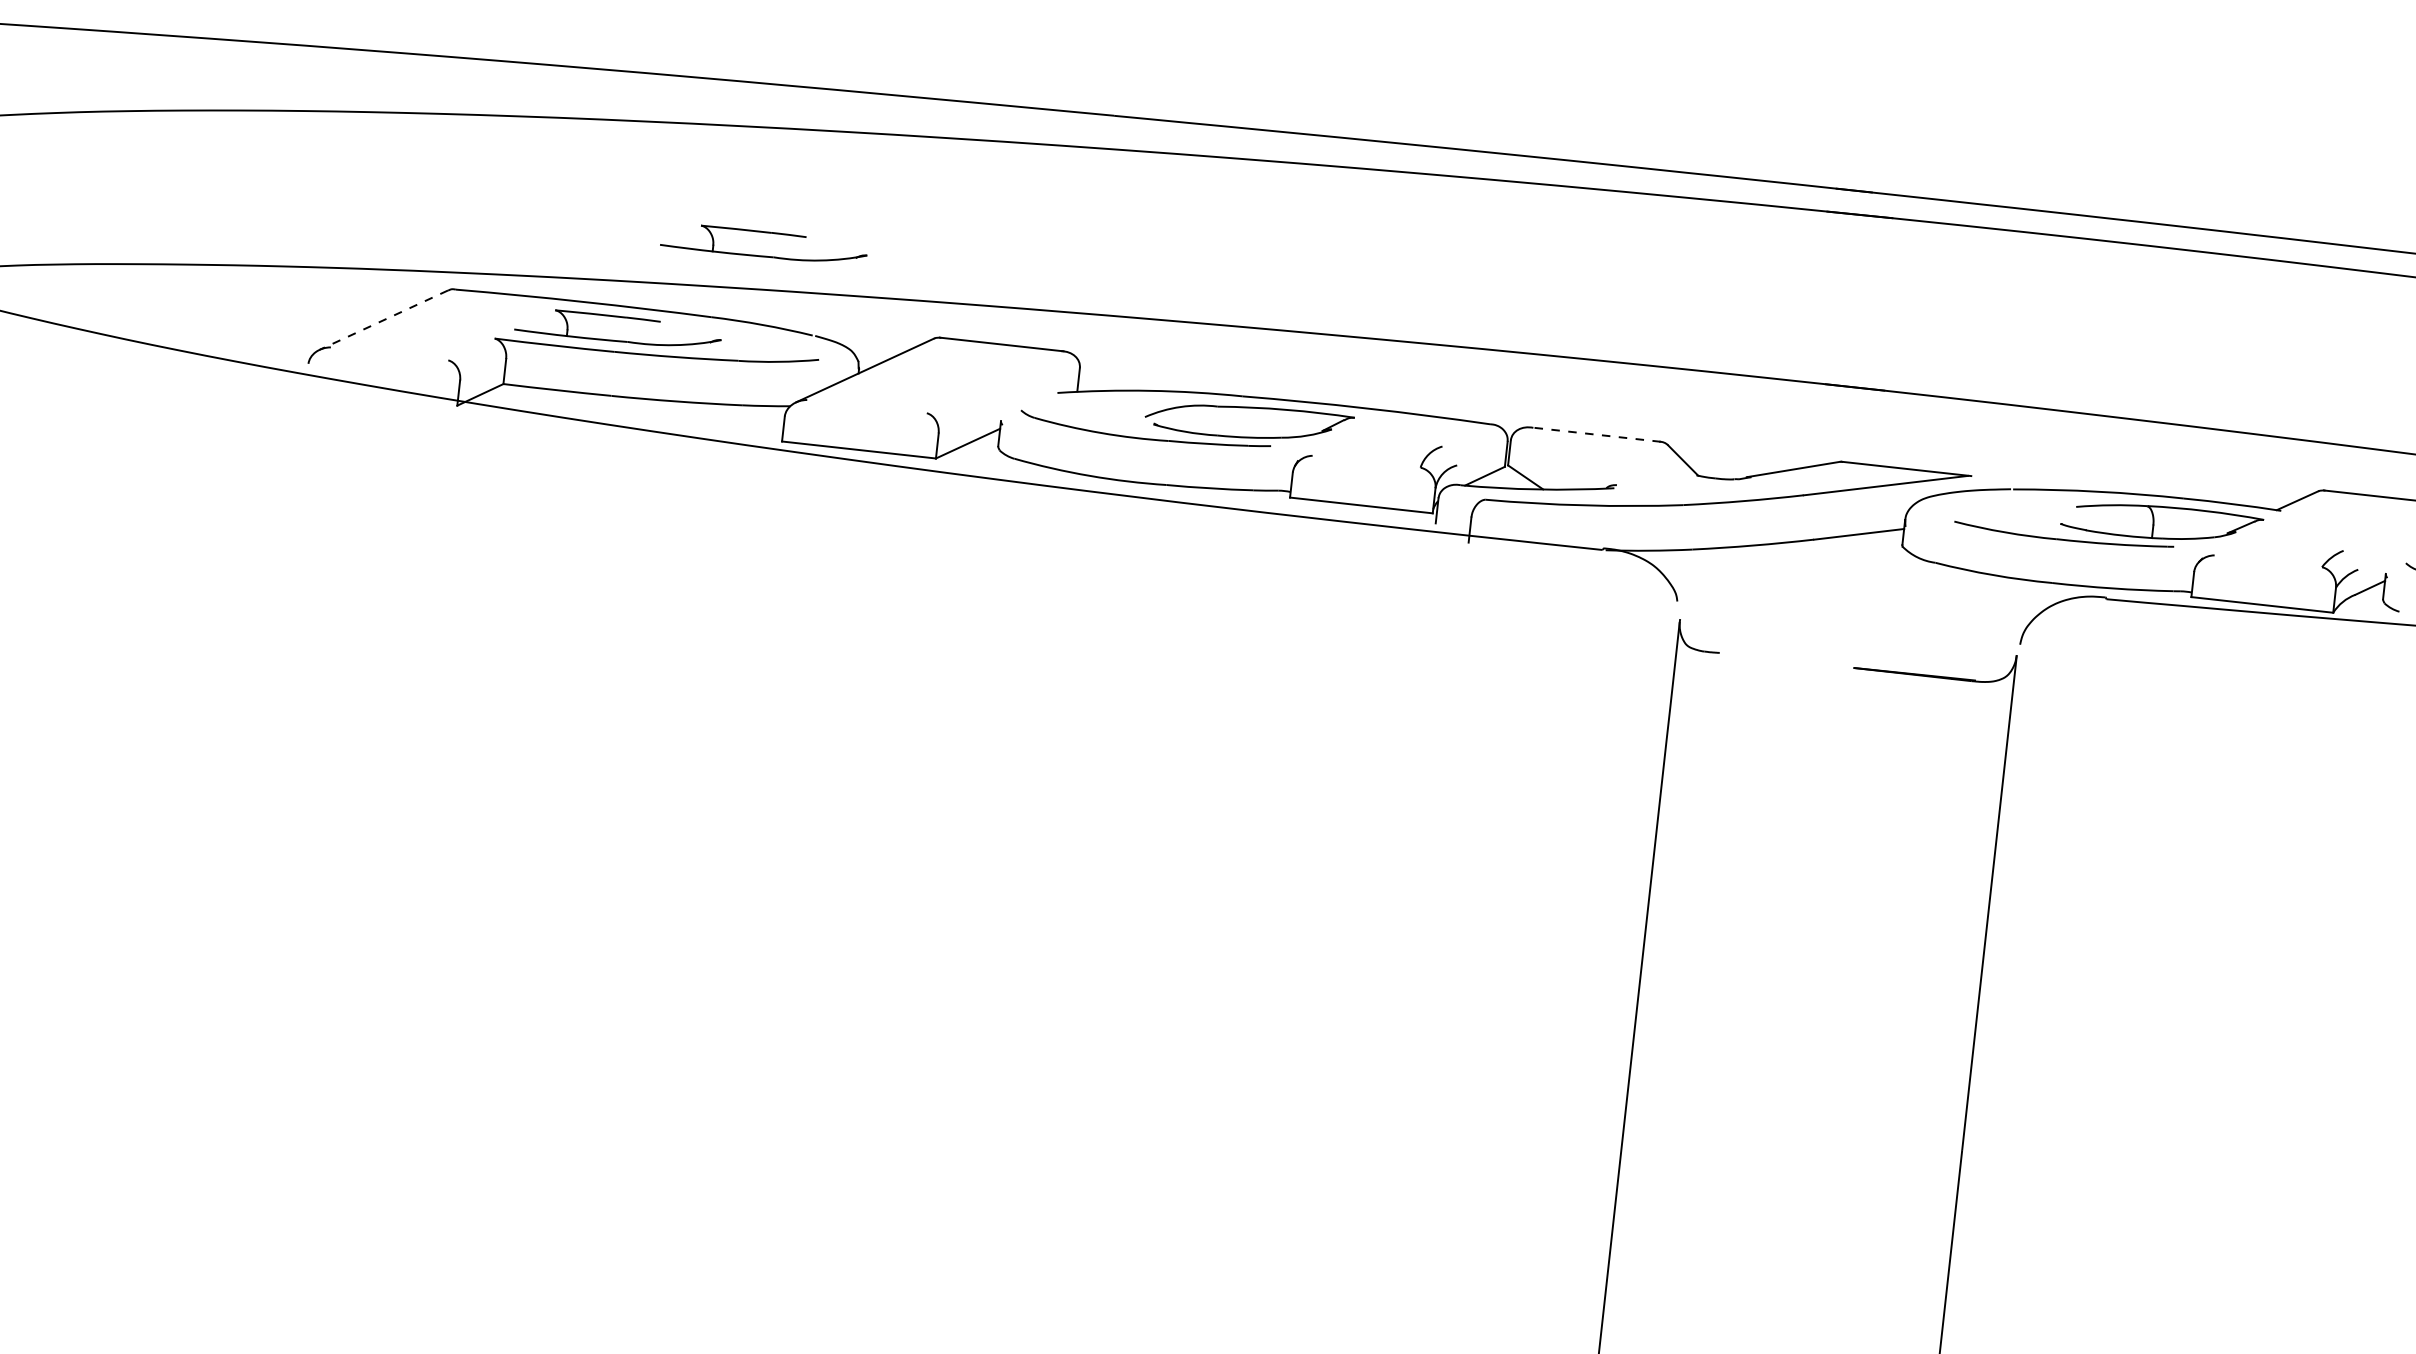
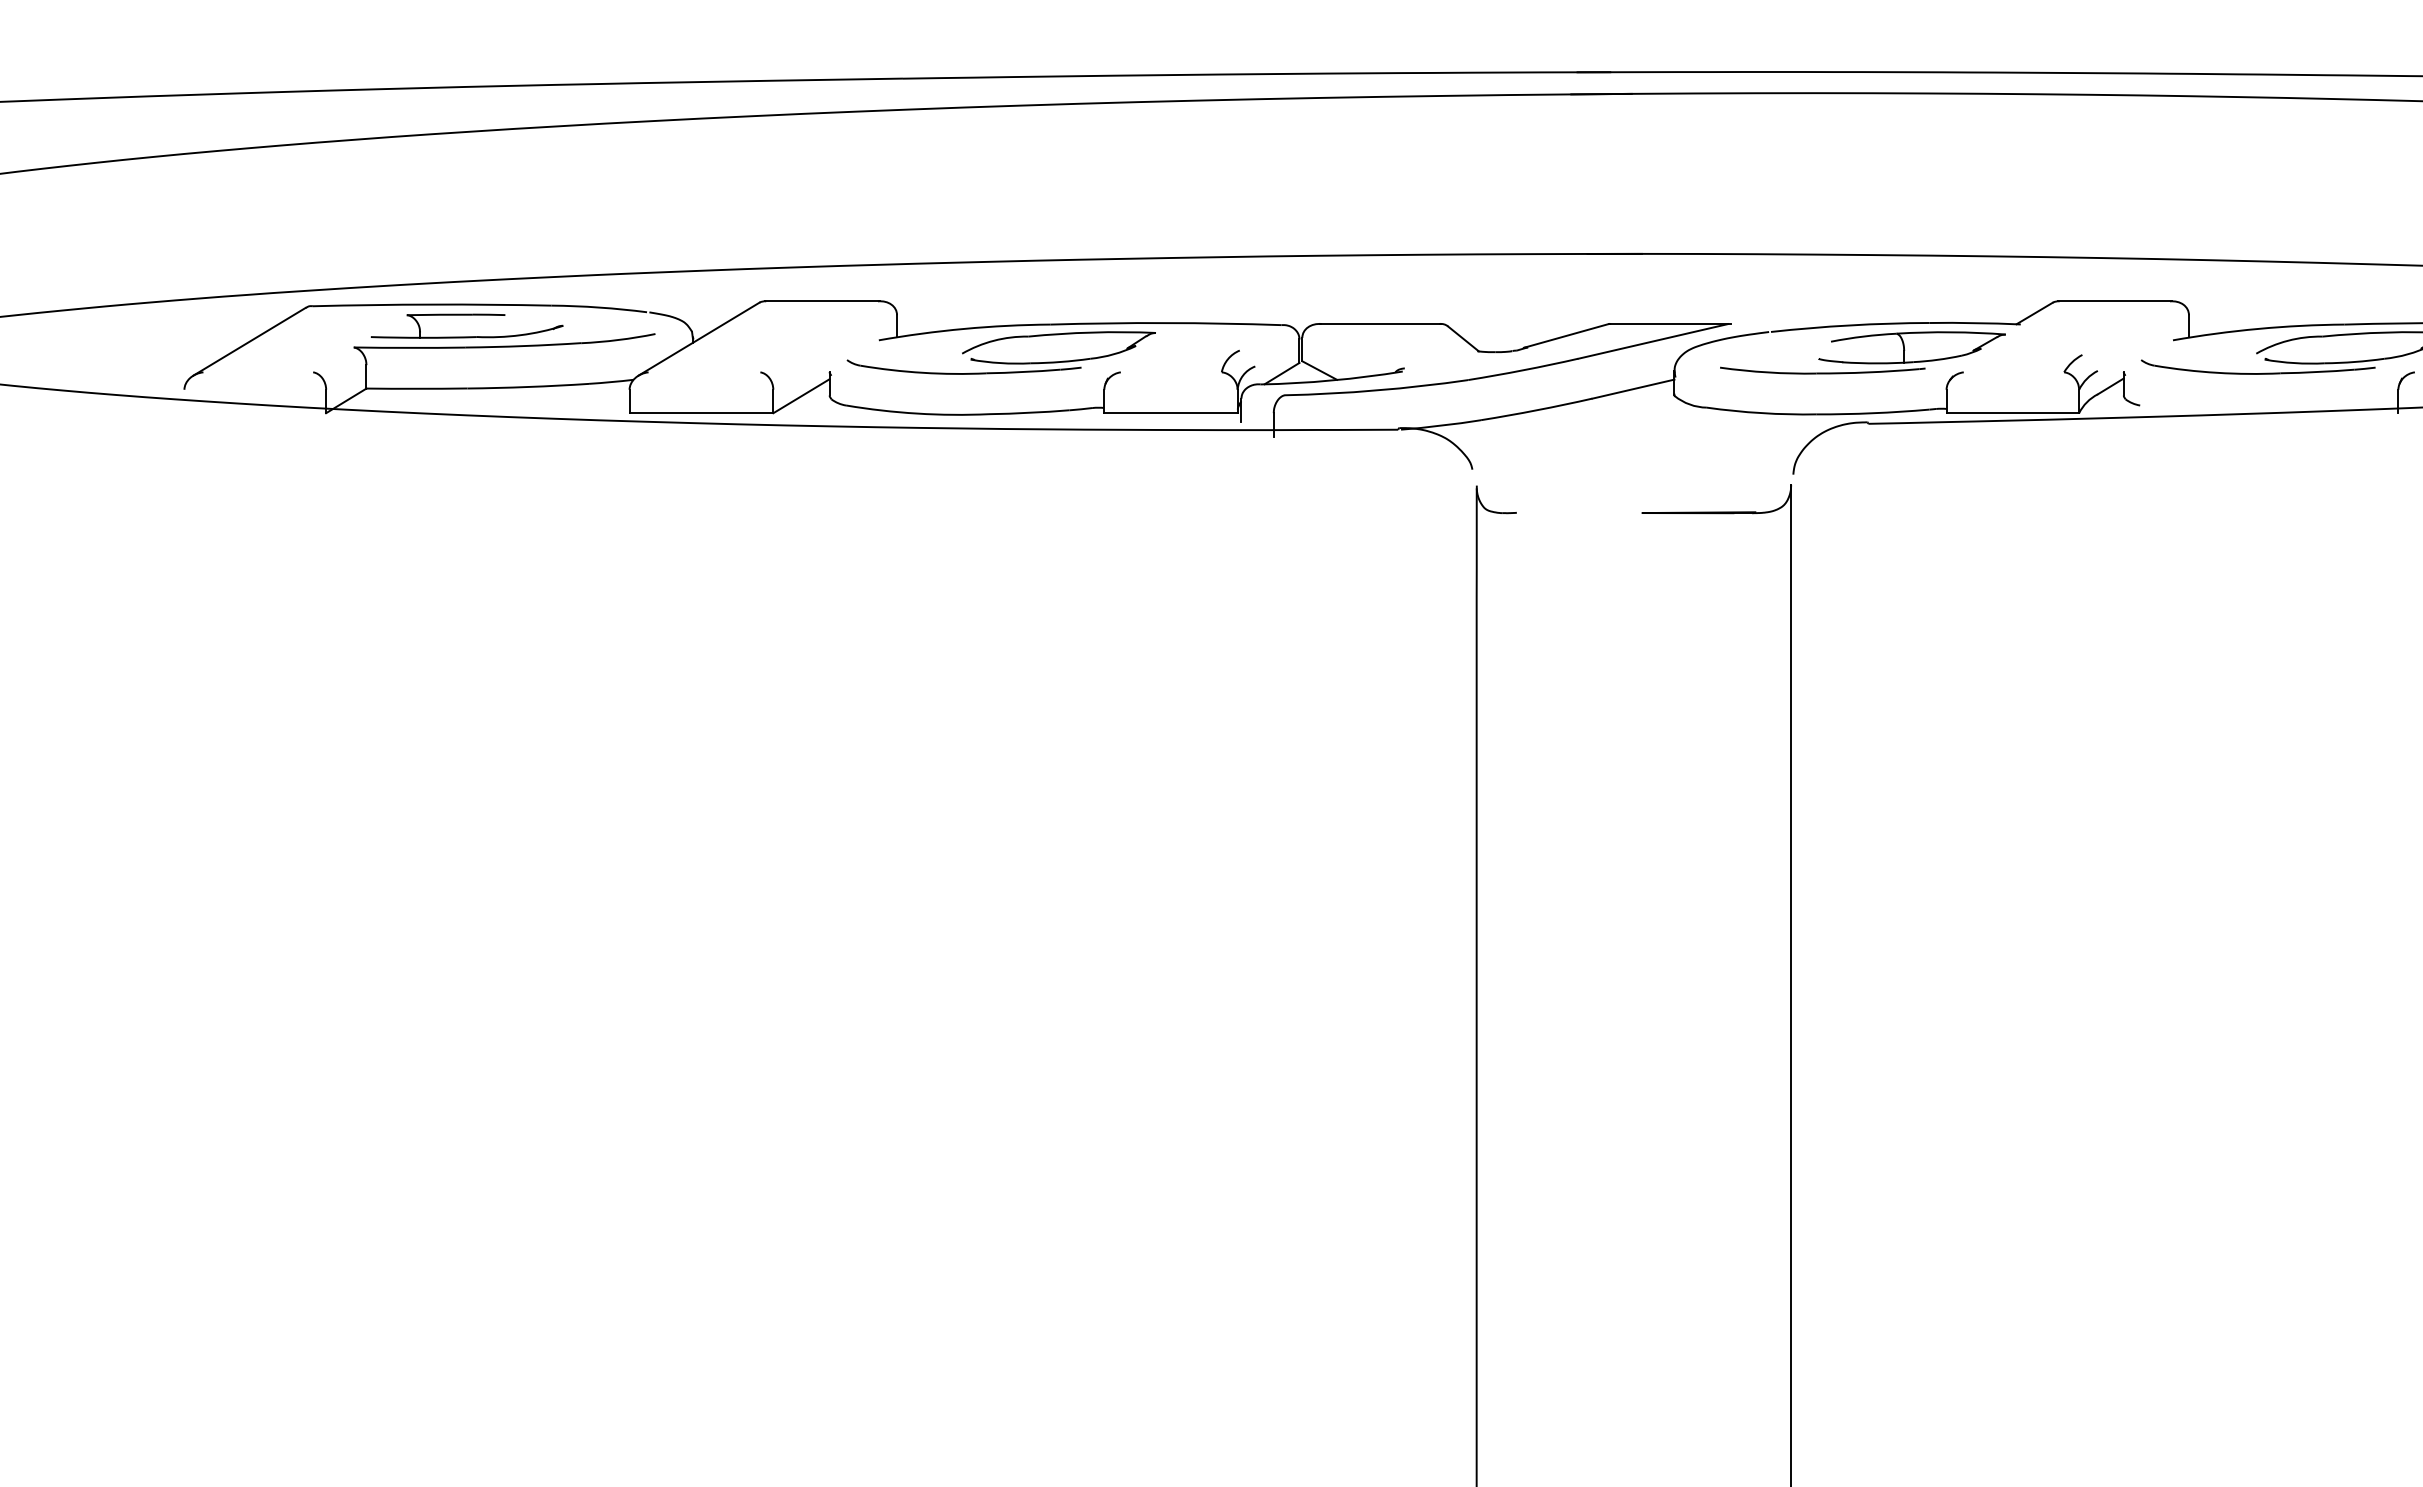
part: (764, 233) -> (592, 222), removed
line: (383, 319) -> (249, 341), dashed -> solid
line: (1596, 434) -> (1380, 323), dashed -> solid

